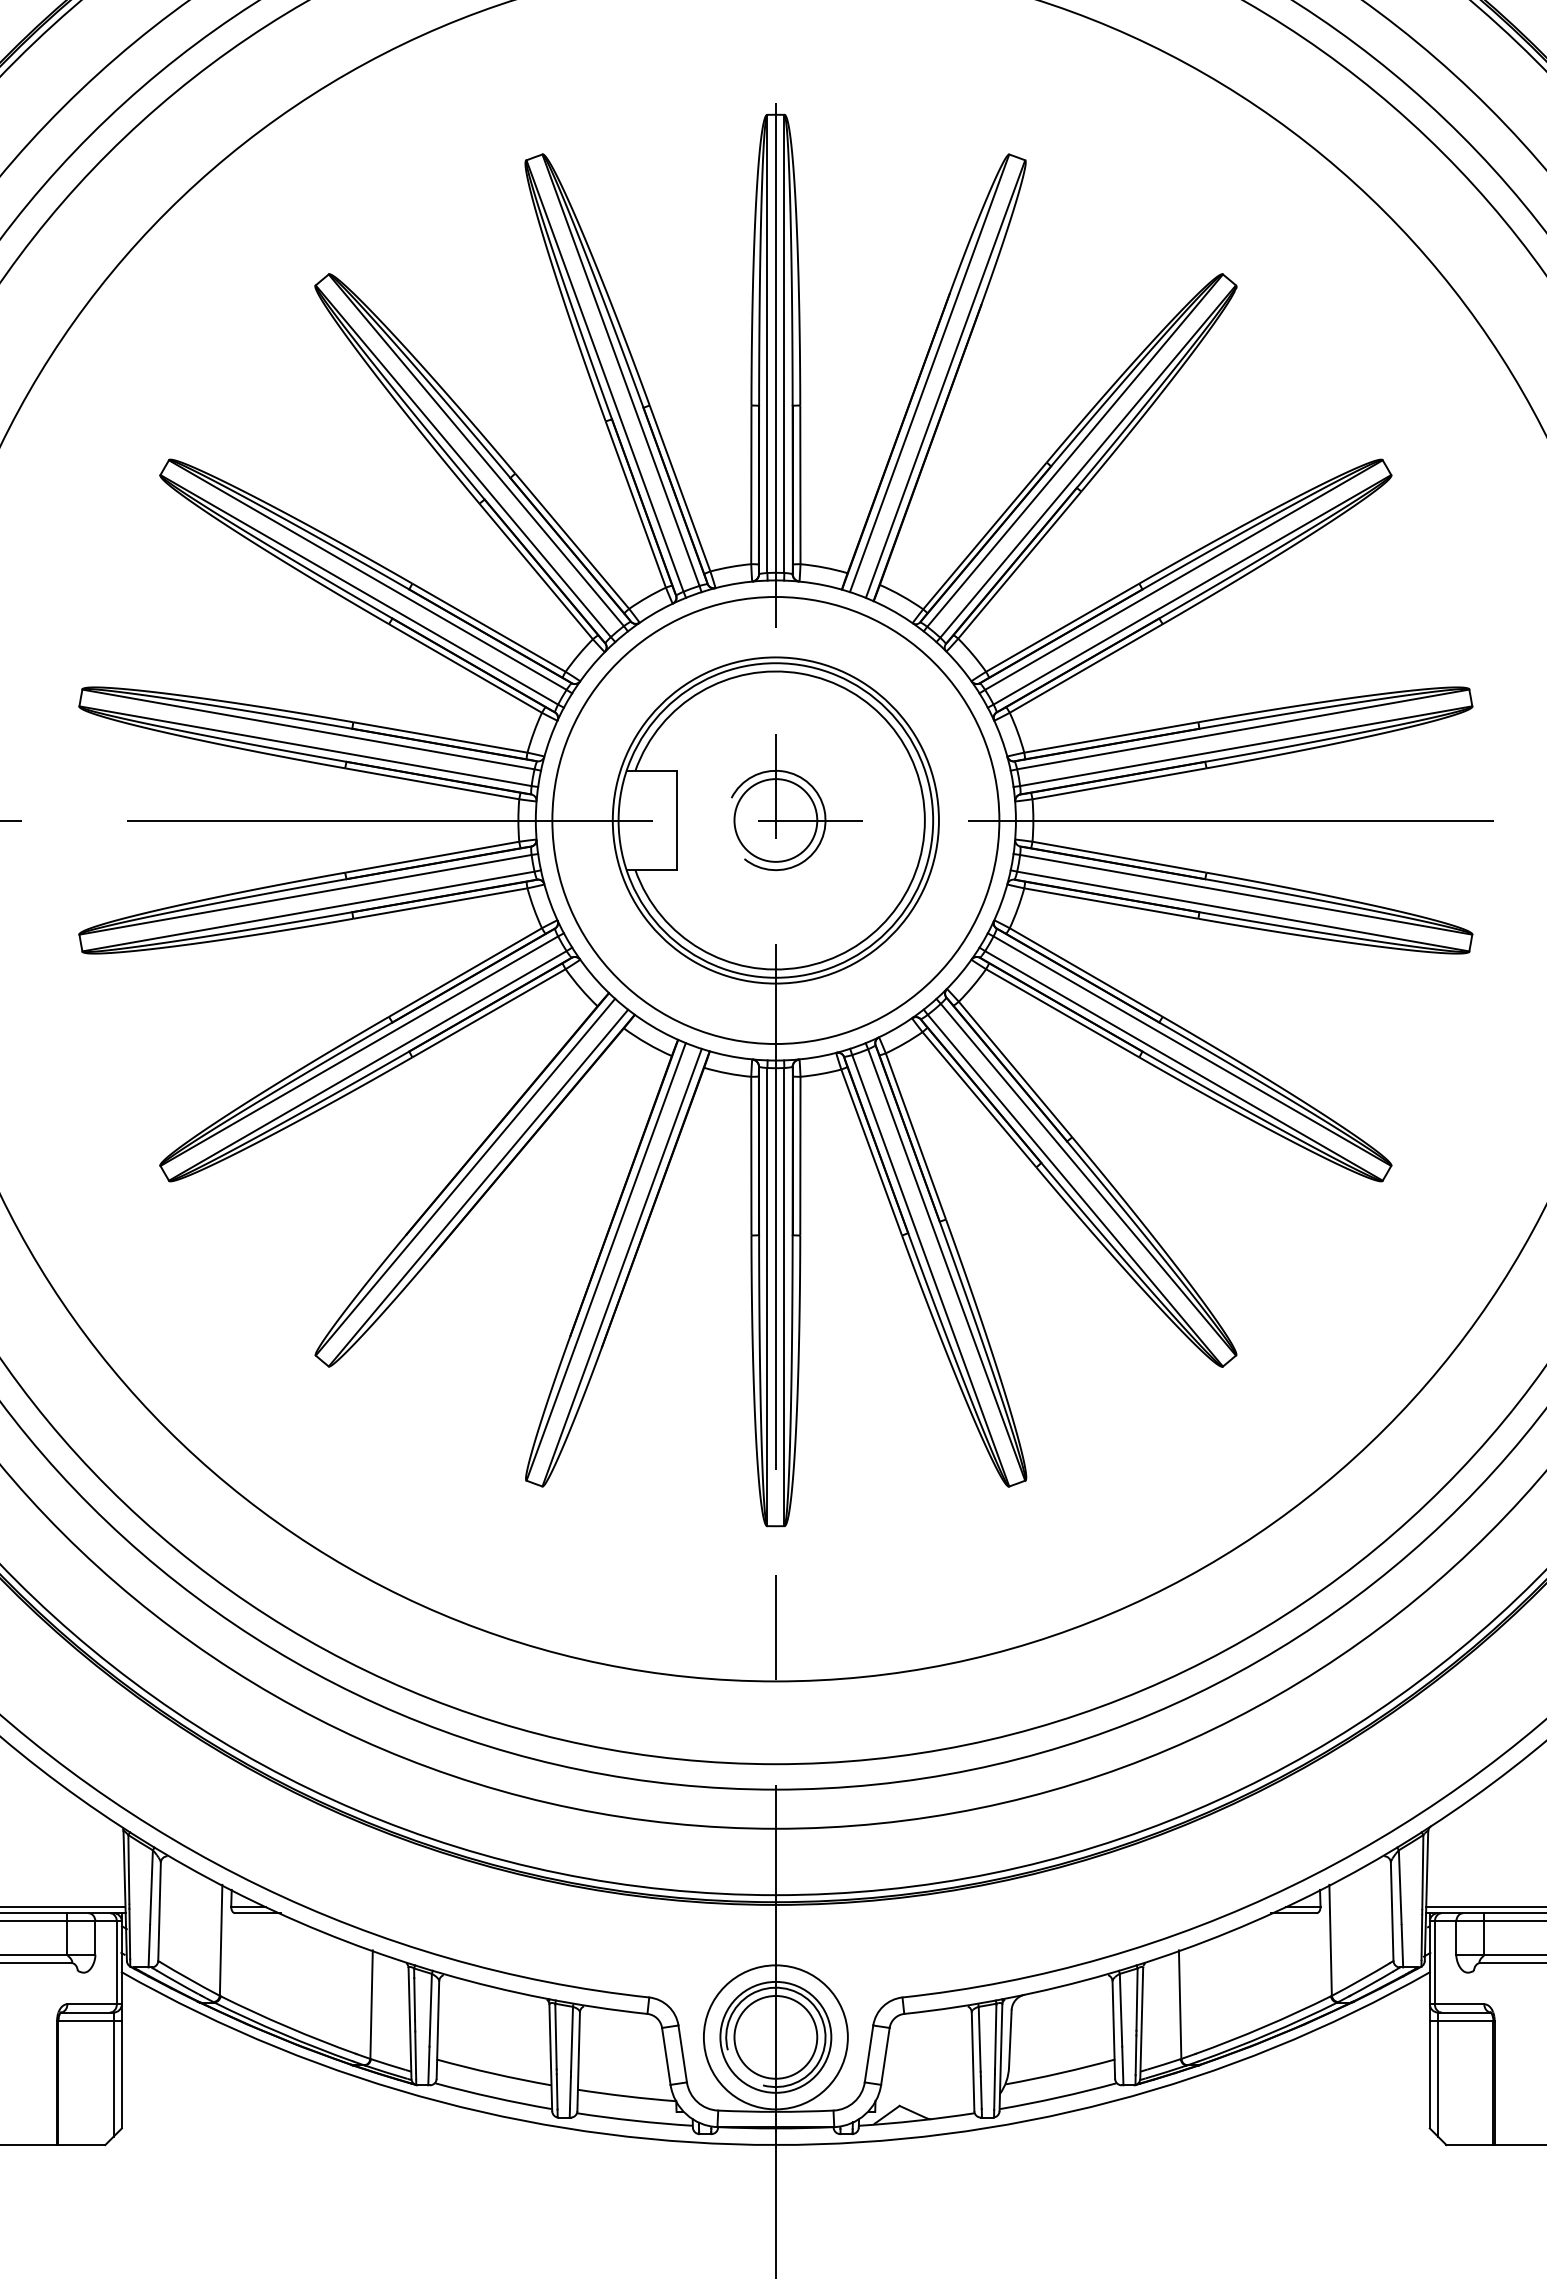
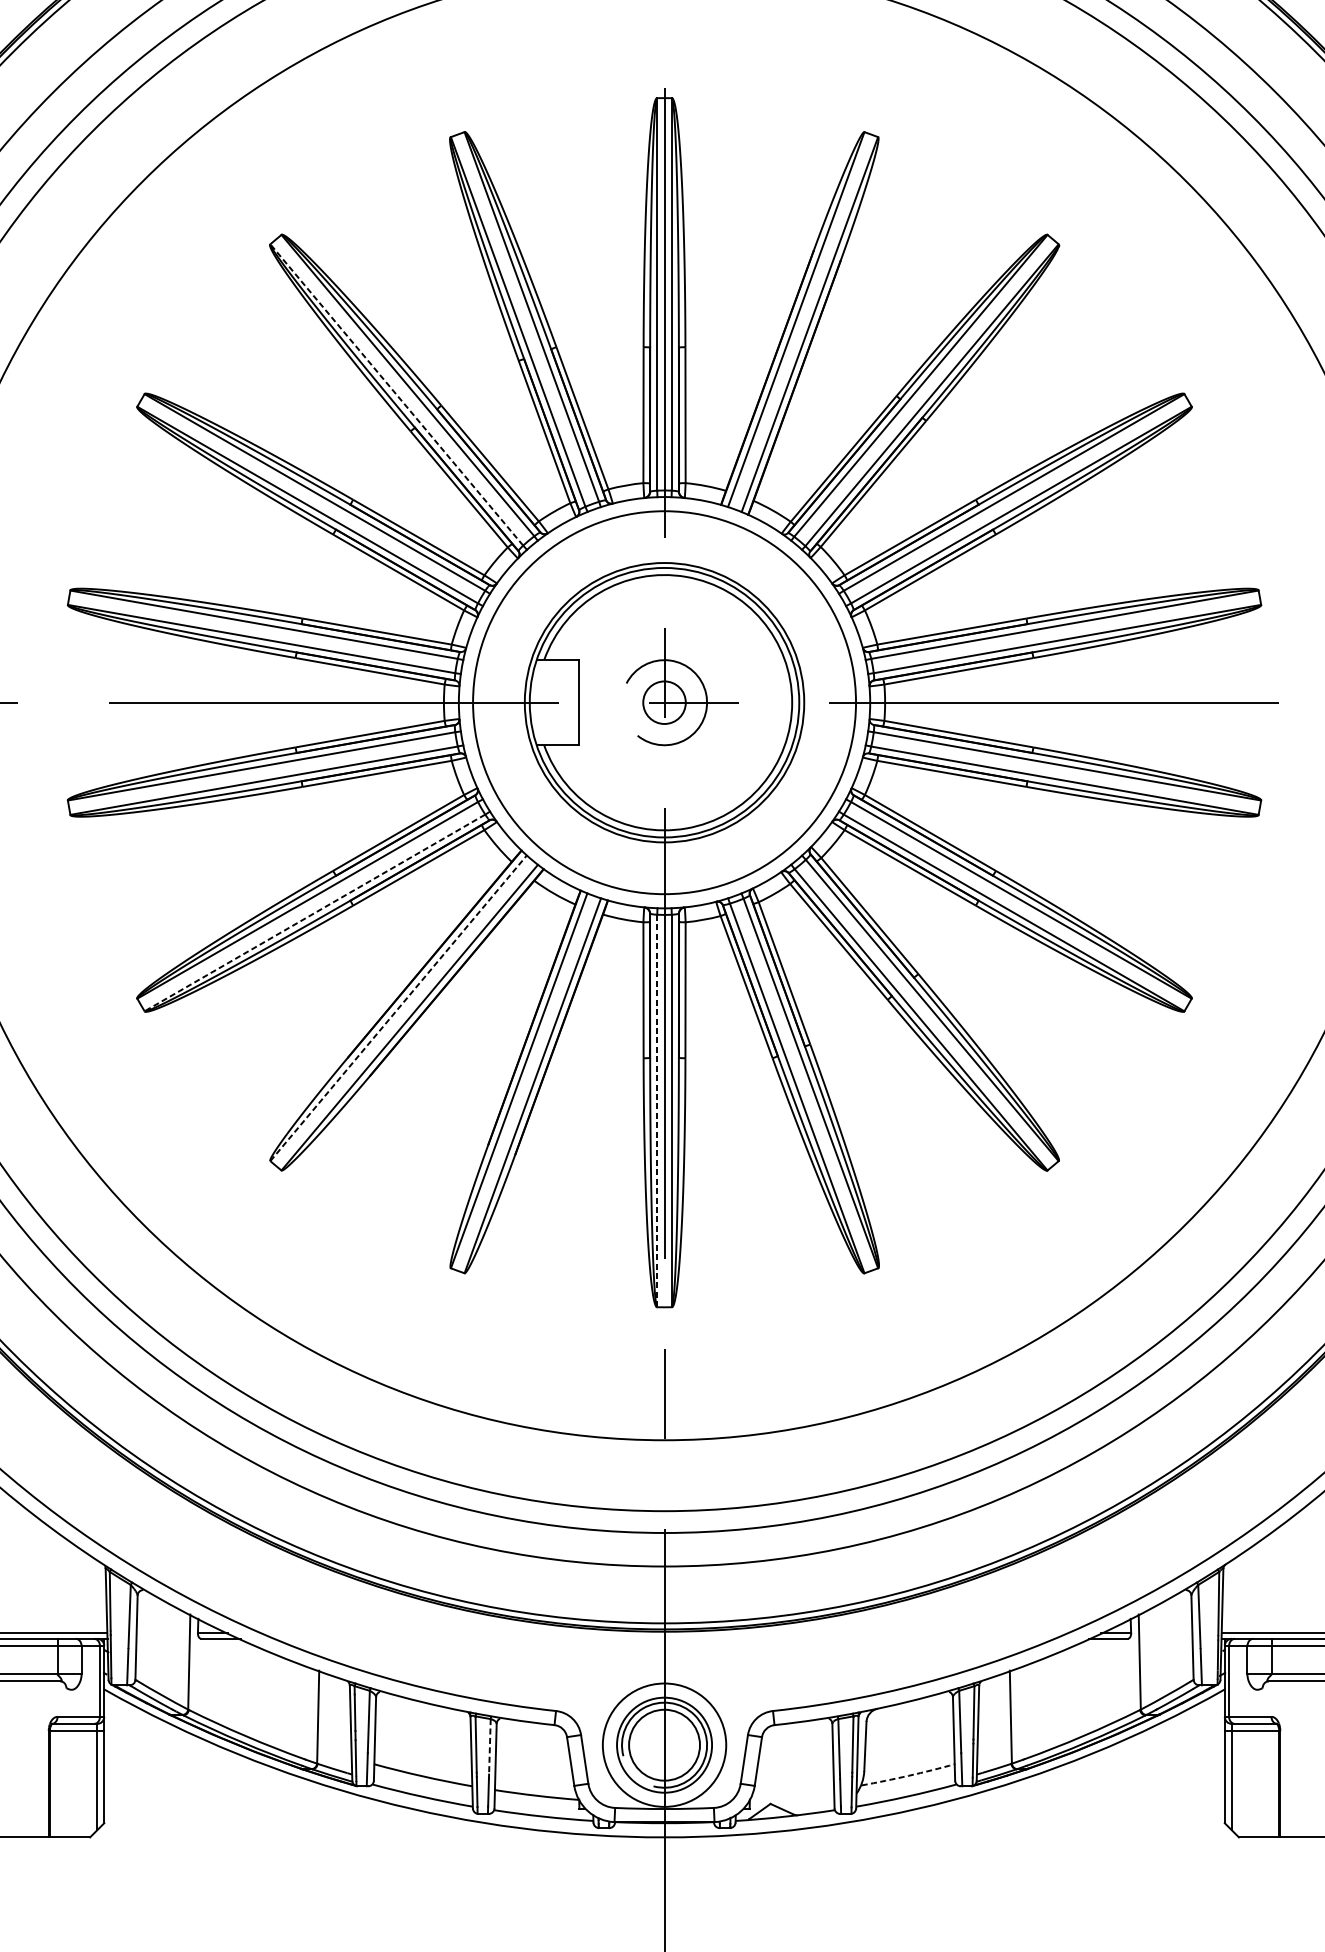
line: (463, 461) -> (396, 395), solid -> dashed
circle: (775, 820) -> (664, 702), size x0.6
line: (367, 1065) -> (314, 912), solid -> dashed
line: (465, 1177) -> (398, 1008), solid -> dashed
line: (767, 1296) -> (657, 1110), solid -> dashed
line: (572, 2039) -> (490, 1747), solid -> dashed
arc: (1060, 2073) -> (908, 1776), solid -> dashed

